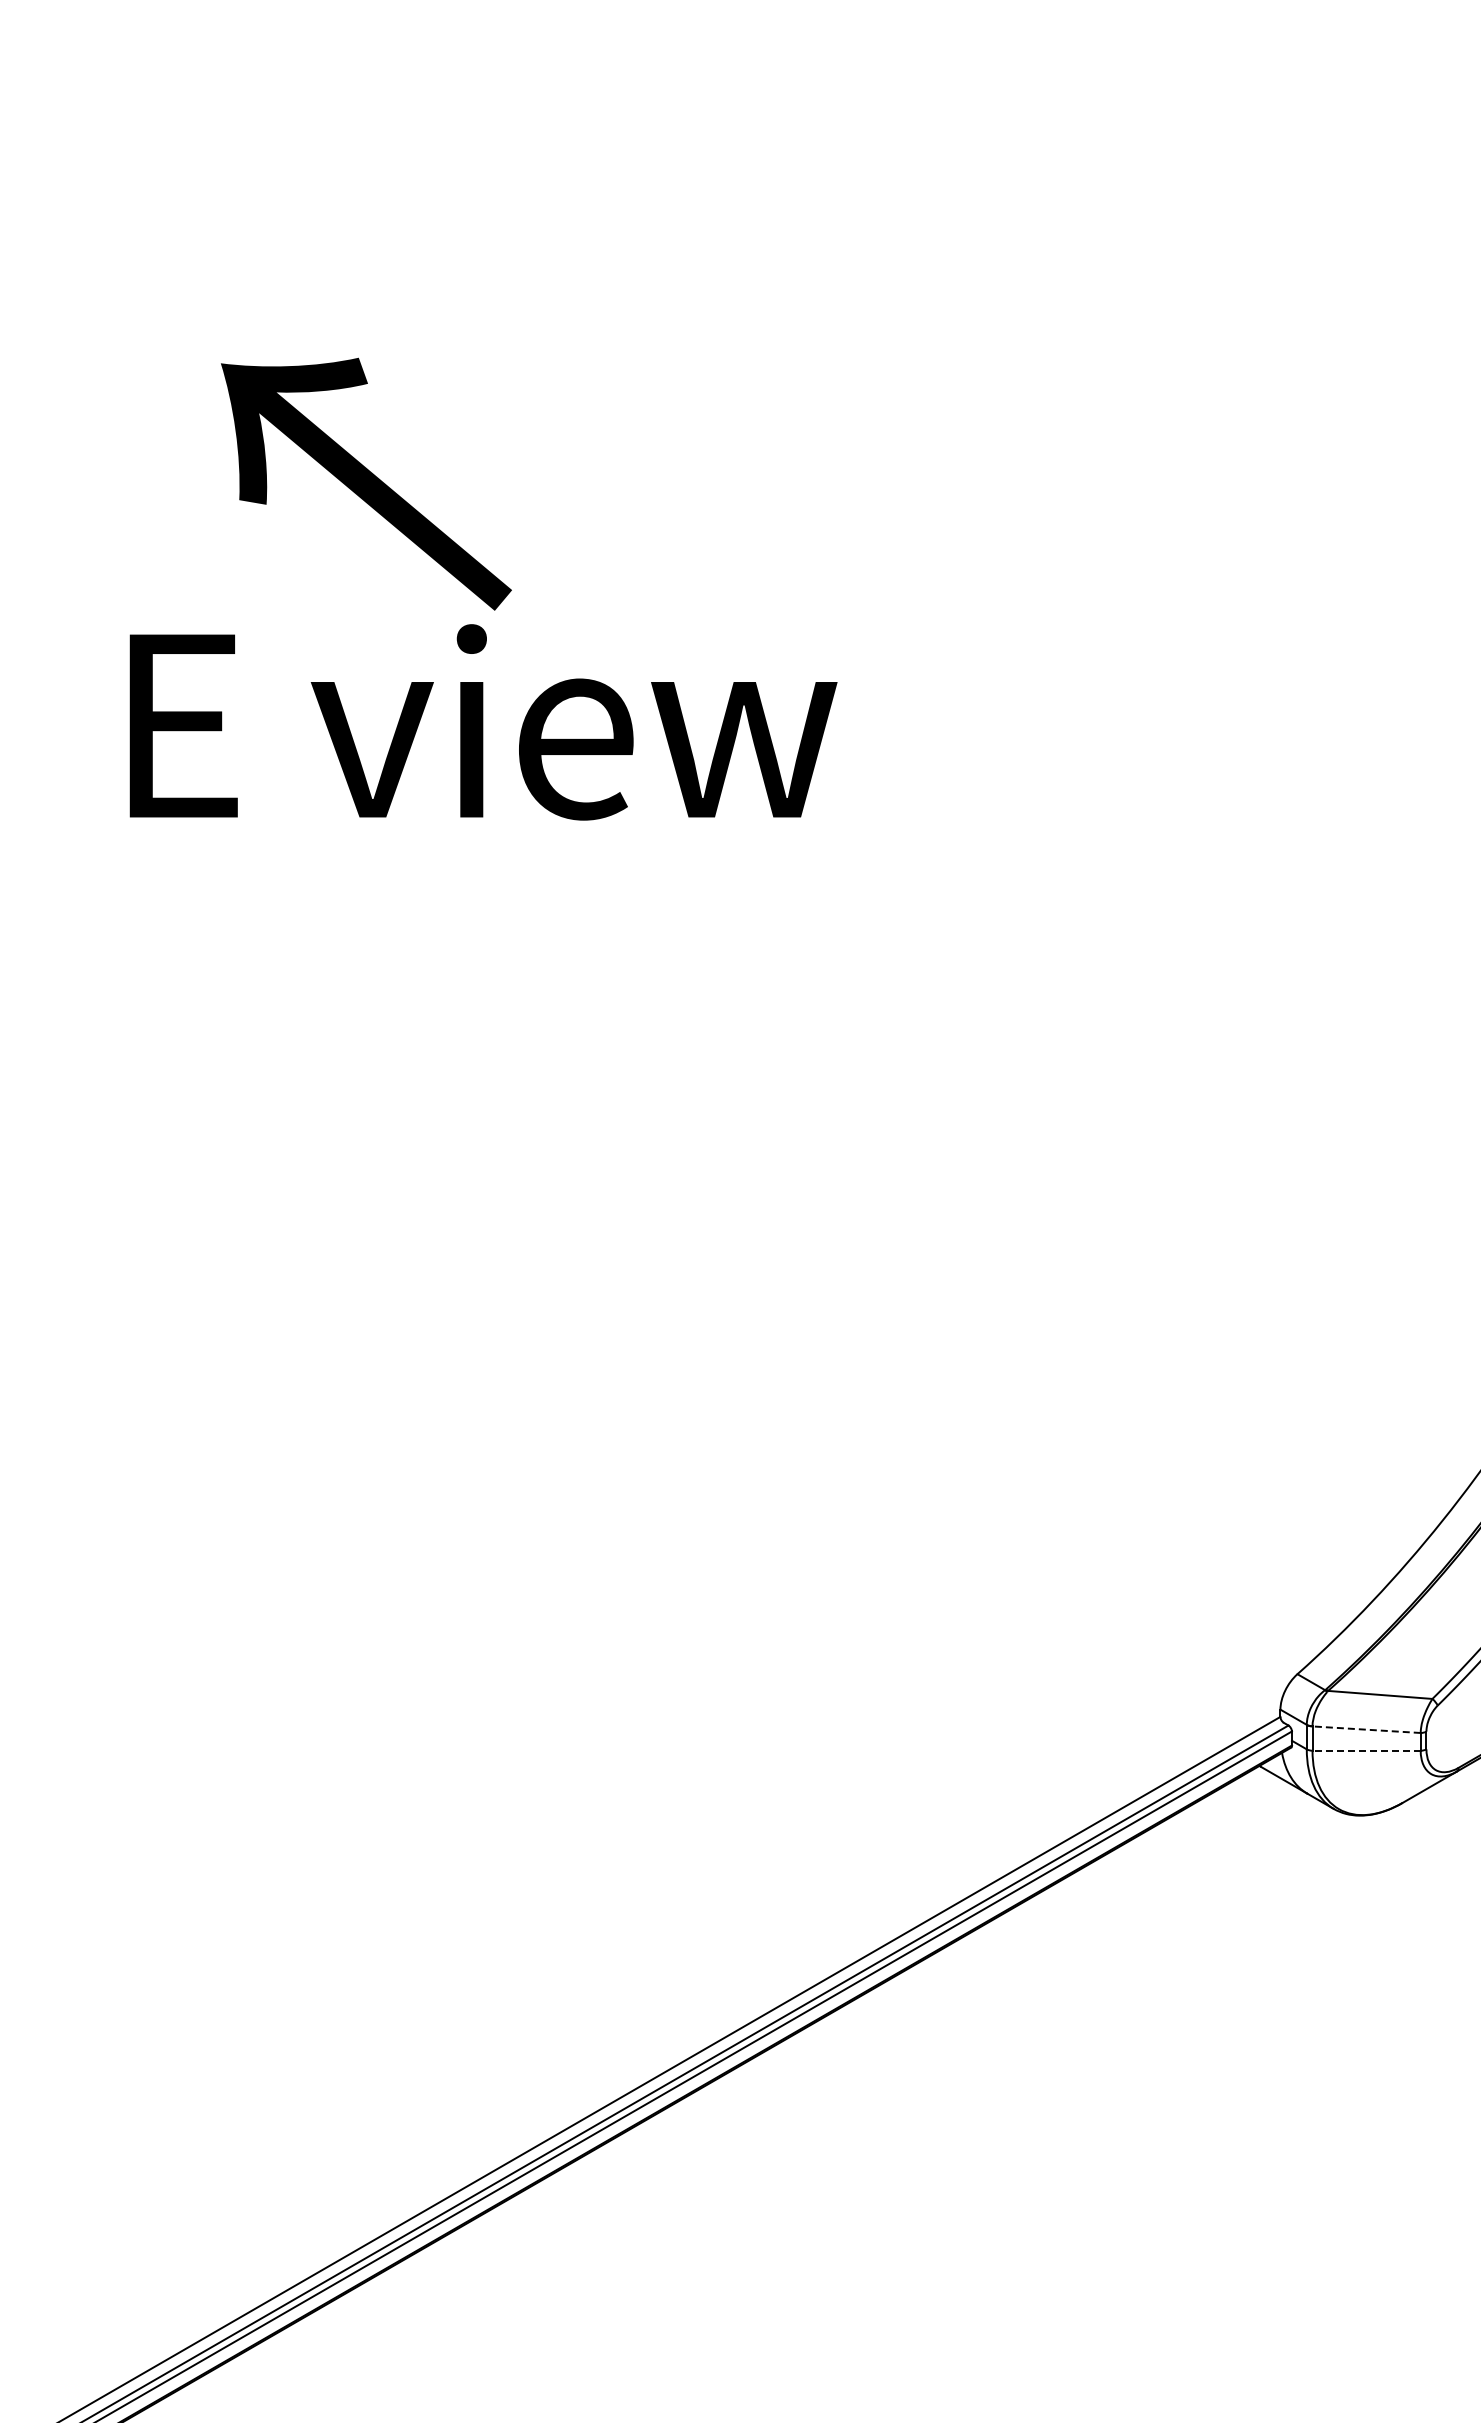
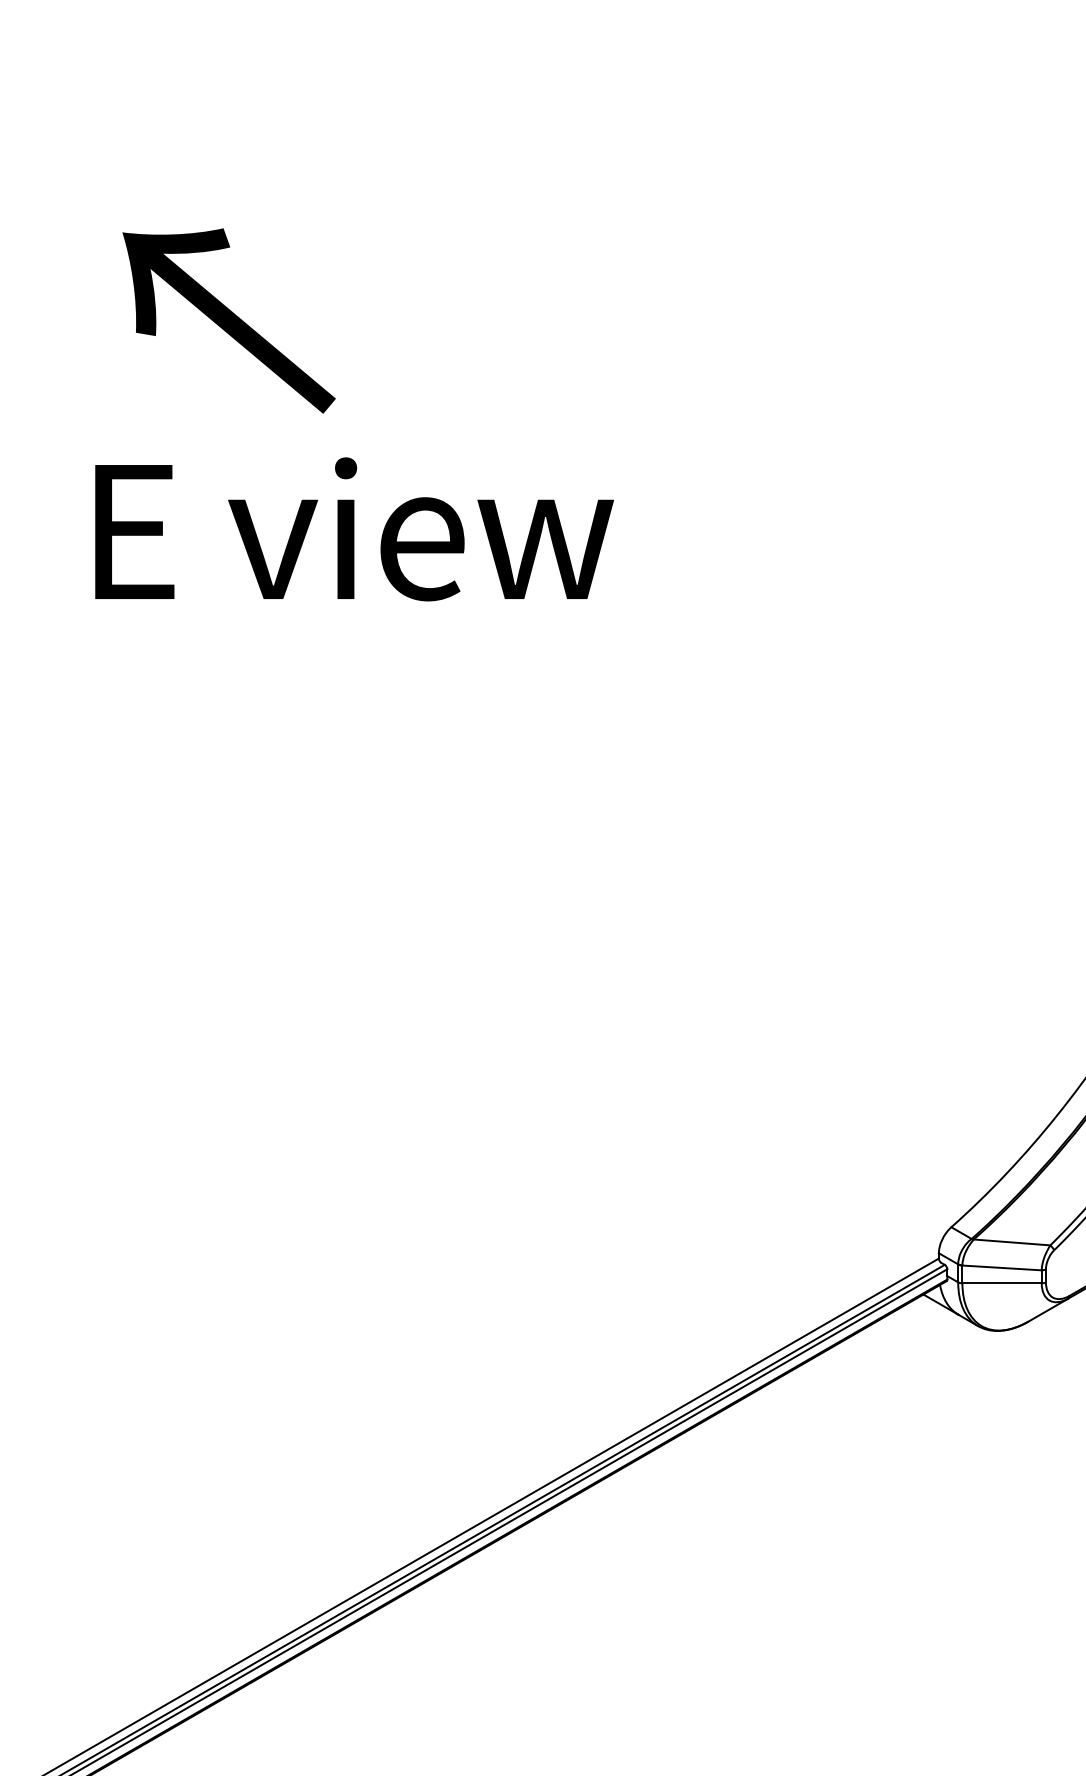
text: (366, 483) -> (229, 320), moved
line: (1366, 1729) -> (1001, 1267), dashed -> solid
line: (1366, 1750) -> (1001, 1283), dashed -> solid

